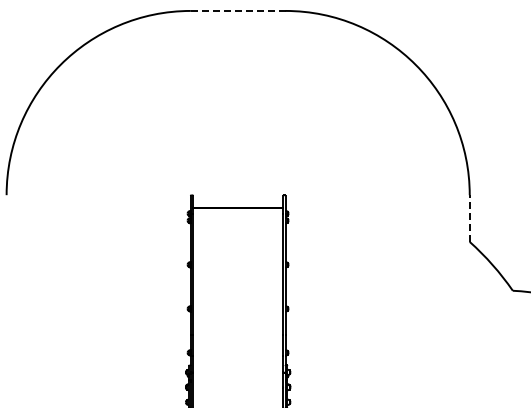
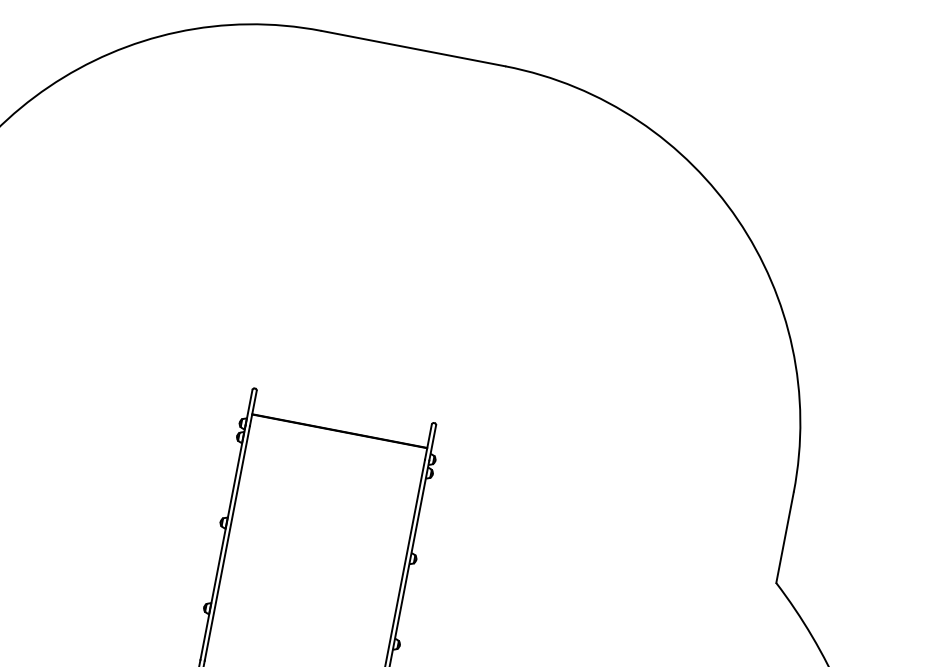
line: (237, 10) -> (412, 47), dashed -> solid
line: (469, 218) -> (784, 537), dashed -> solid

